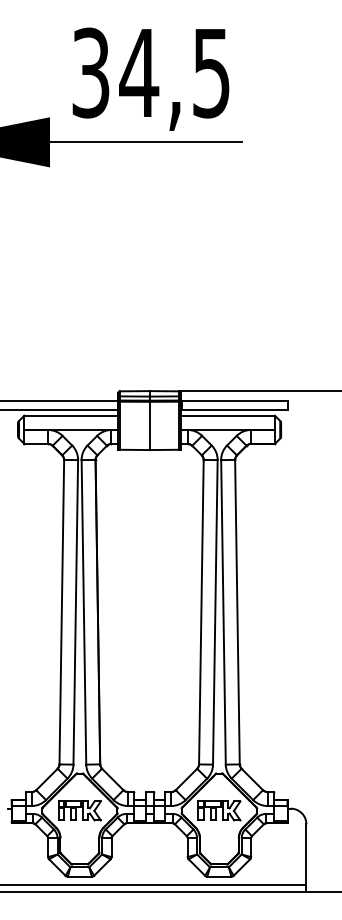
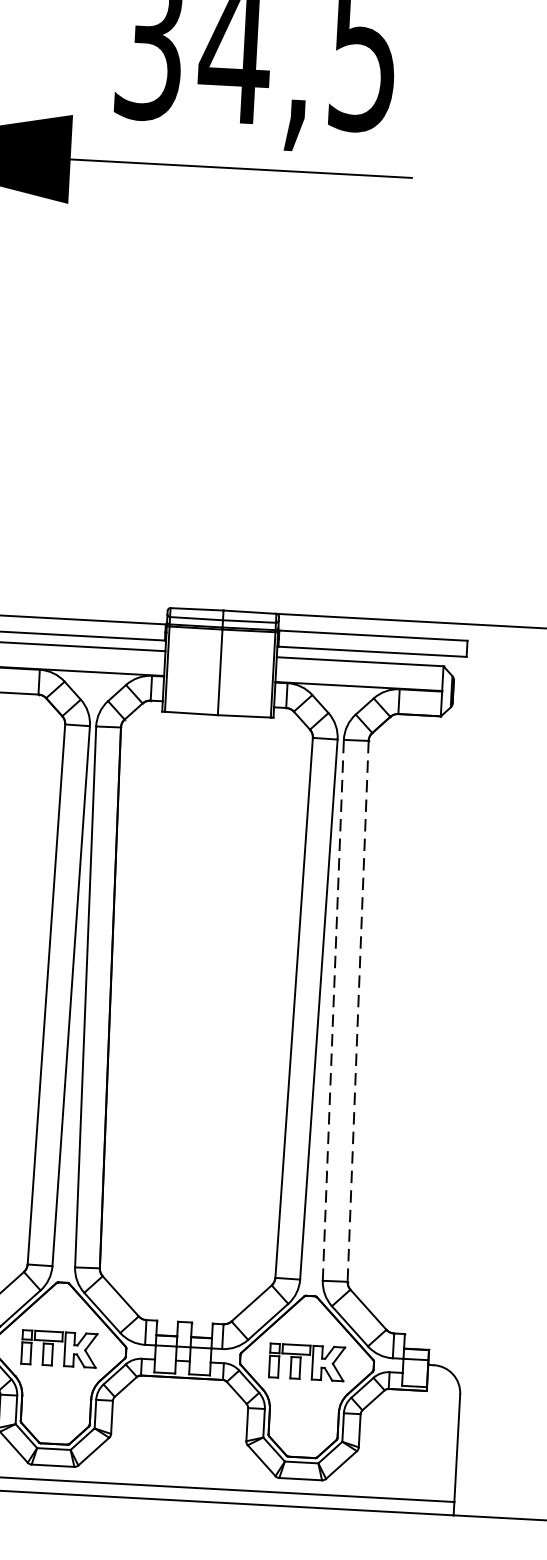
line: (223, 611) -> (333, 1008), solid -> dashed
line: (237, 612) -> (358, 1011), solid -> dashed

